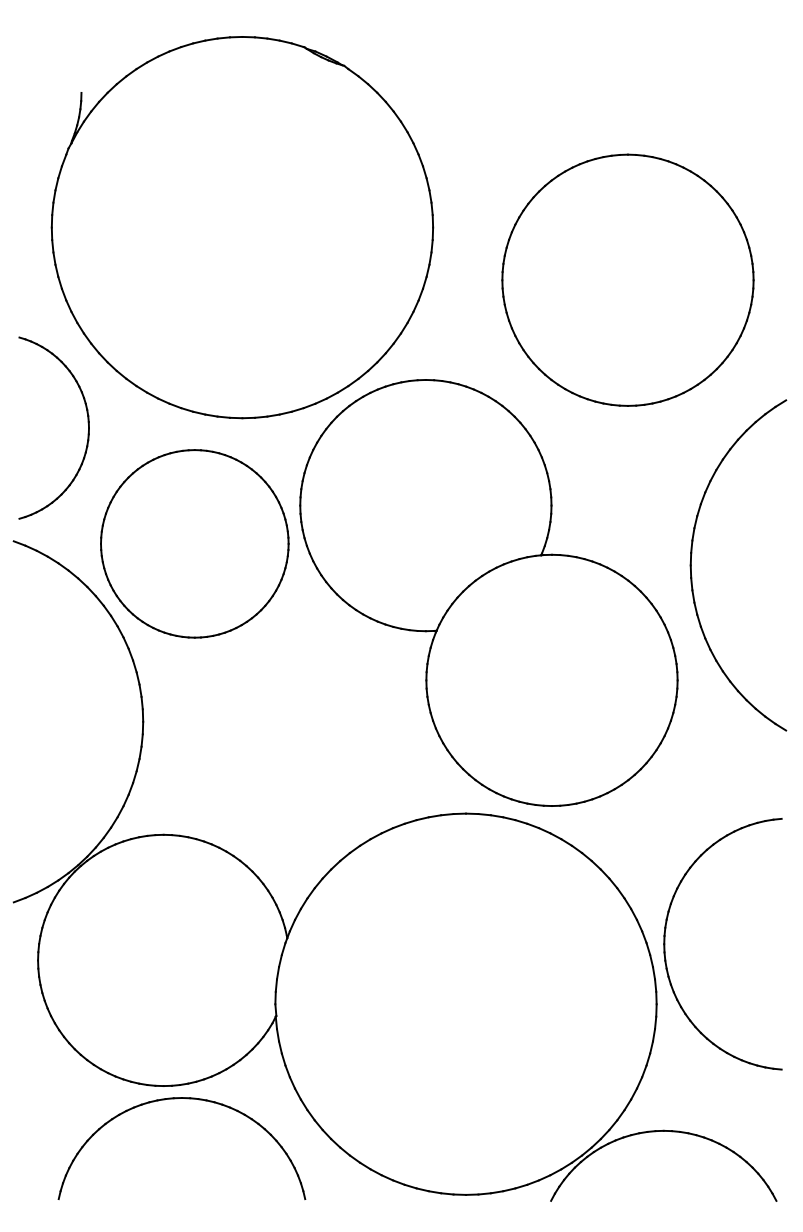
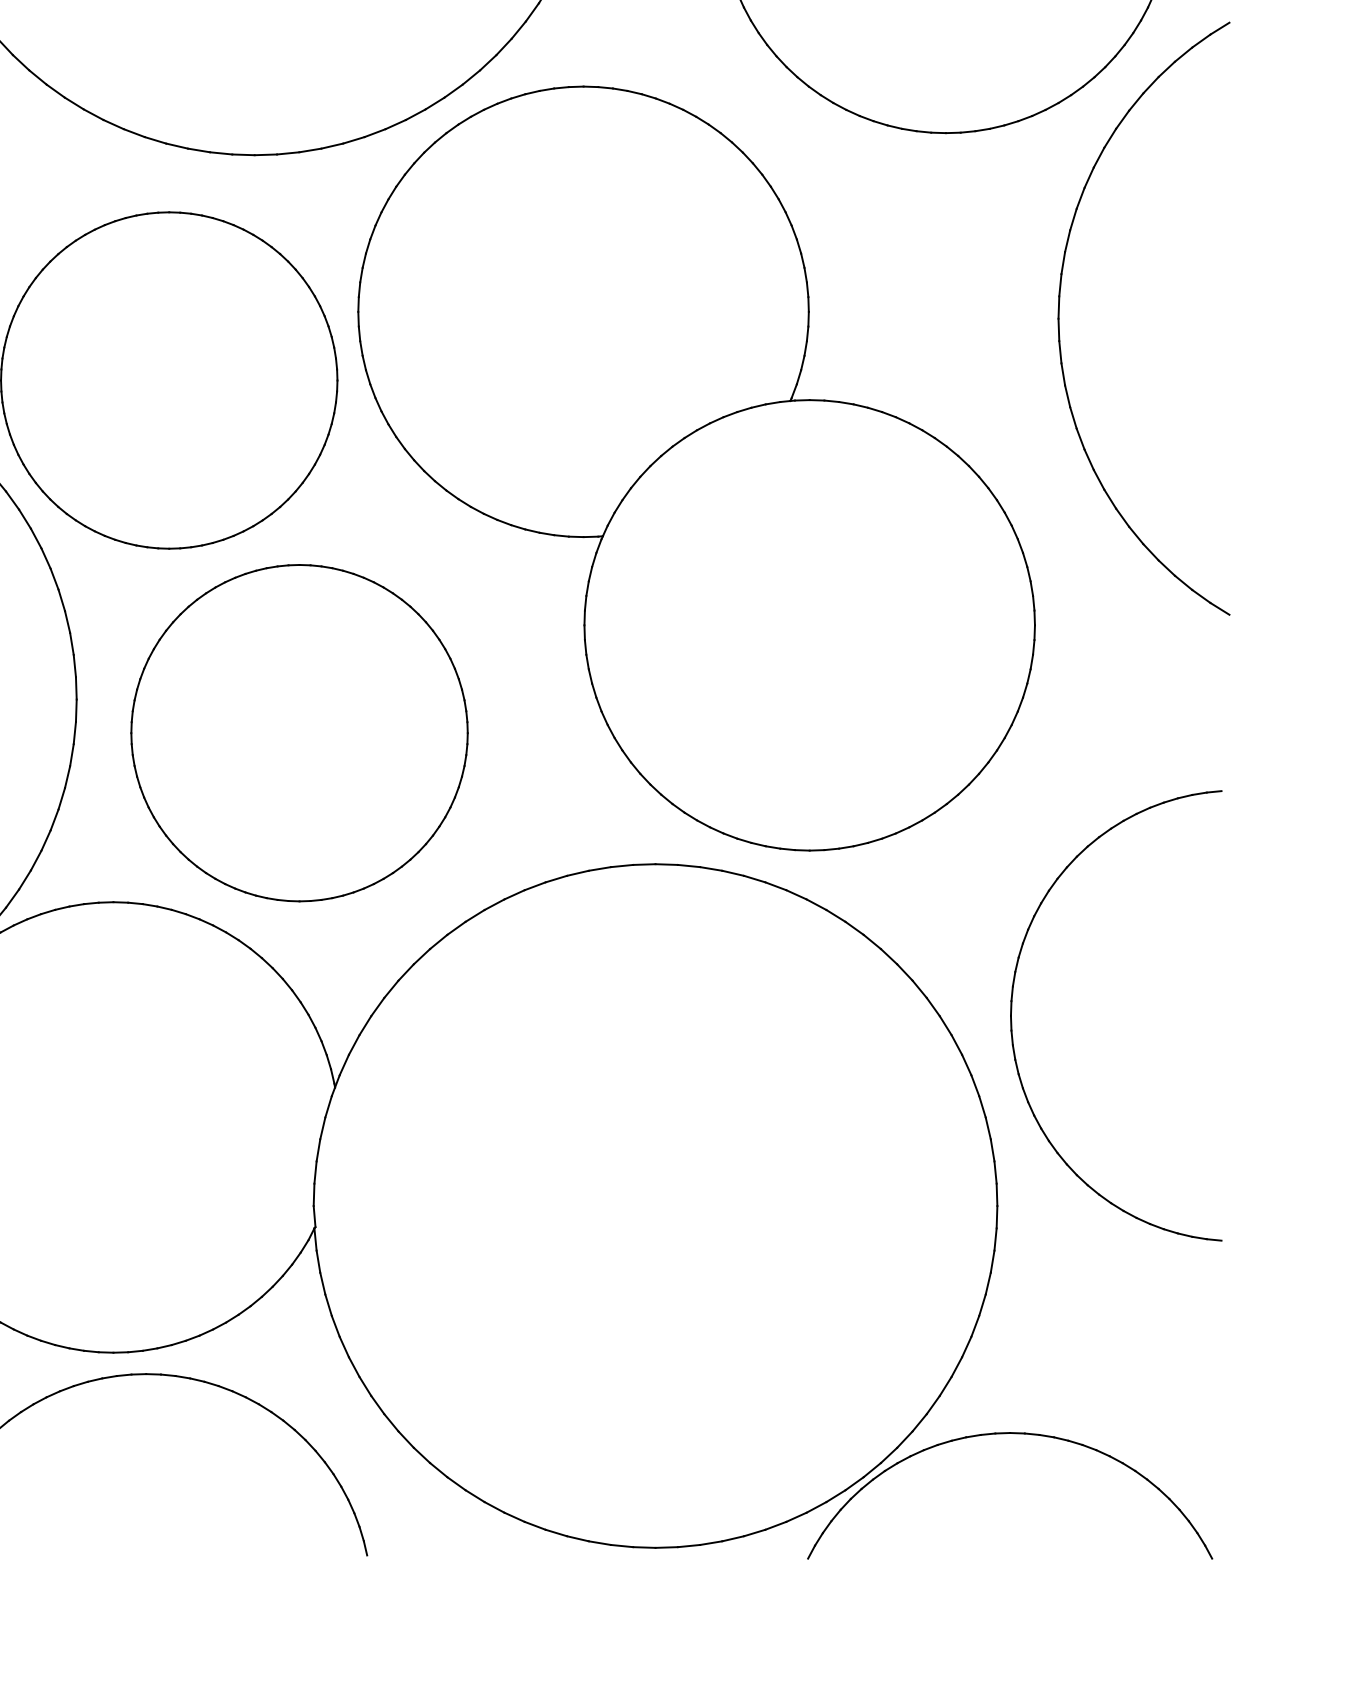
part: (691, 565) -> (1059, 318), moved
part: (267, 740) -> (299, 733), added
part: (665, 944) -> (1013, 1016), moved

